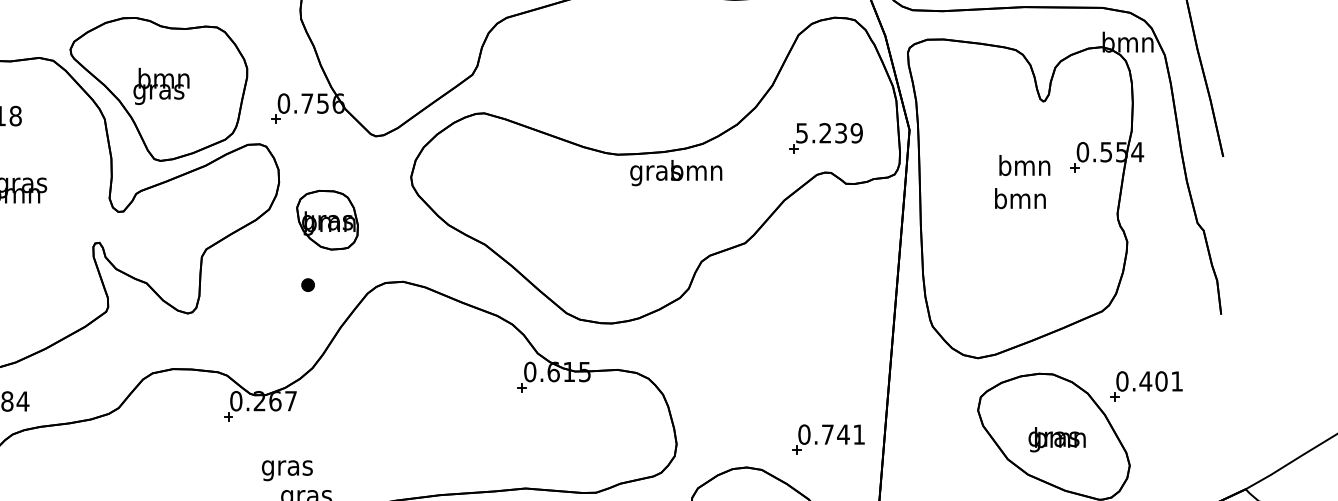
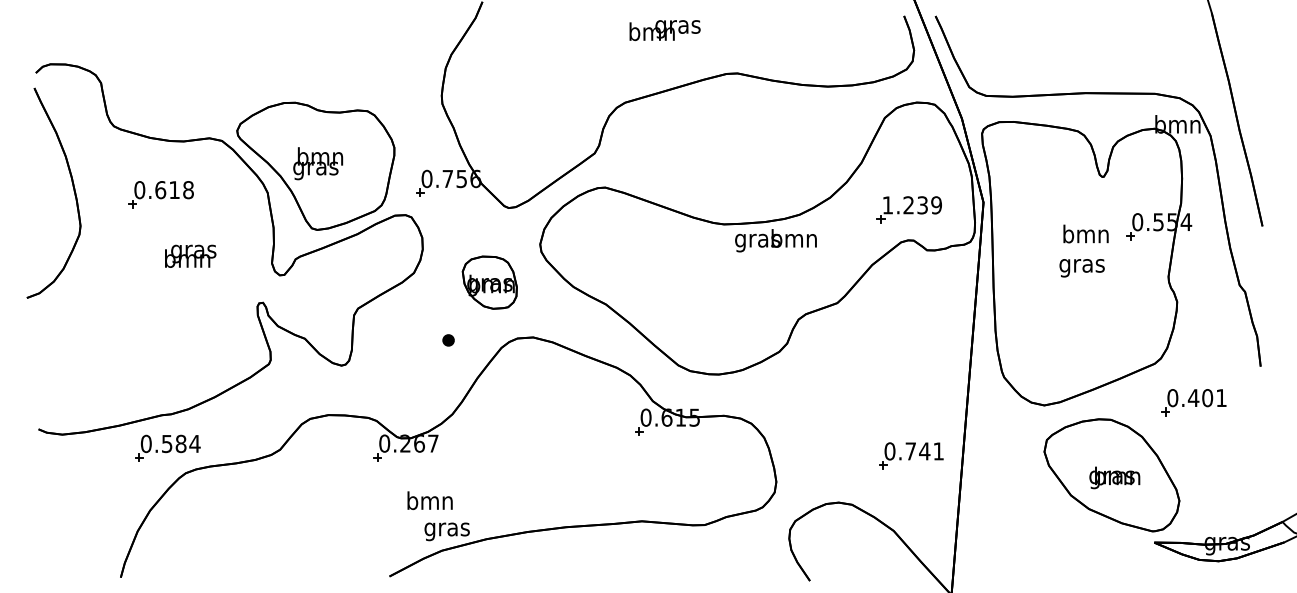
text: (801, 133) -> (887, 205), 5.239 -> 1.239
text: (1019, 200) -> (1081, 265), bmn -> gras
part: (327, 220) -> (489, 282), moved
part: (1145, 386) -> (1193, 402), moved
part: (828, 439) -> (911, 455), moved
text: (286, 467) -> (429, 502), gras -> bmn

